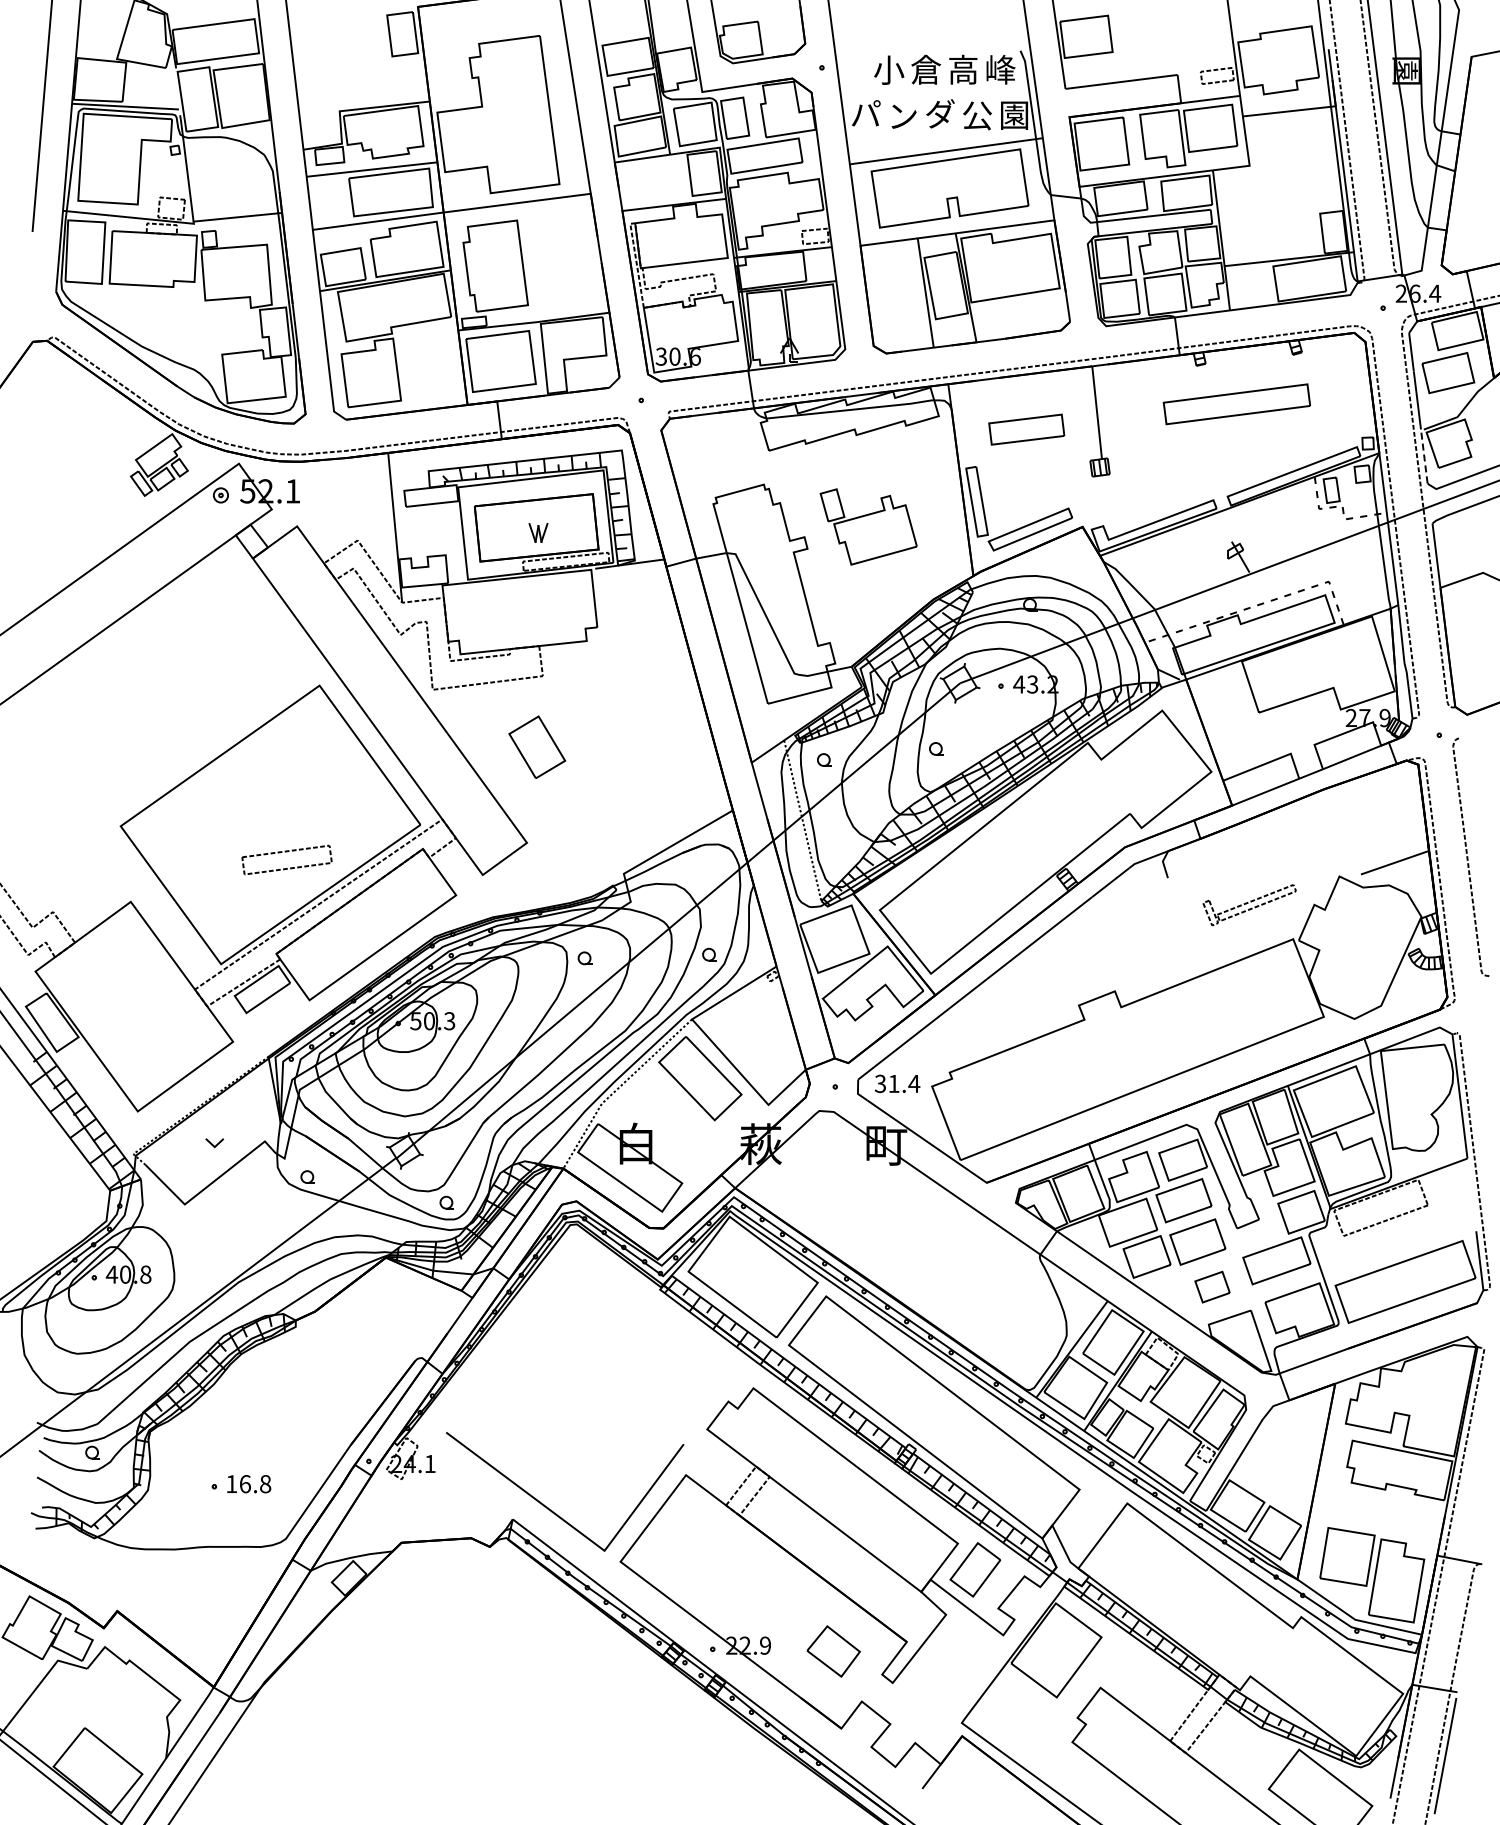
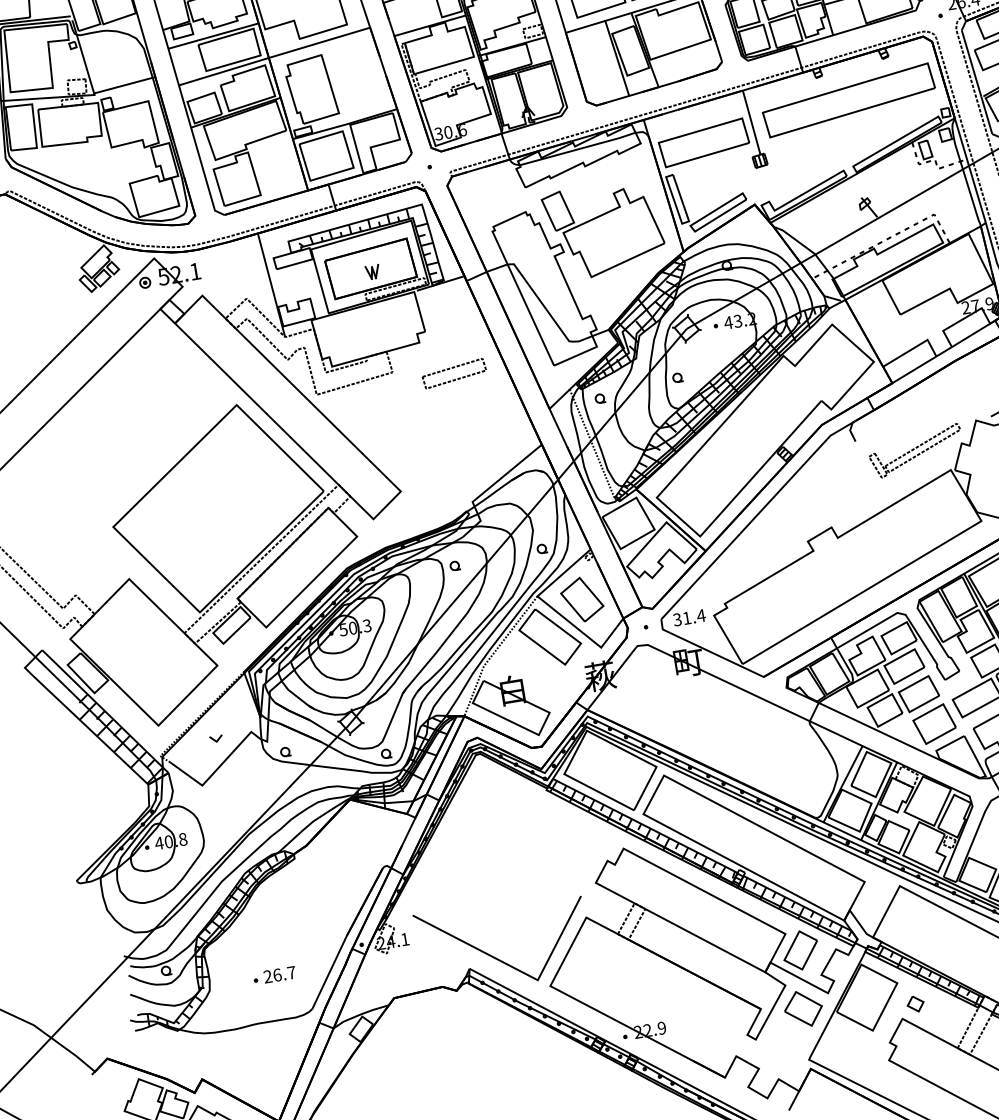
part: (1236, 404) -> (848, 100), size x1.67
part: (1026, 429) -> (703, 142), size x1.67
line: (1424, 455) -> (986, 114), dashed -> solid
part: (868, 526) -> (604, 229), size x1.67
part: (537, 746) -> (582, 599), moved
part: (286, 852) -> (453, 368), moved
part: (1249, 904) -> (916, 450), size x1.43
part: (1212, 1286) -> (934, 723), size x1.67
text: (248, 1484) -> (279, 975), 16.8 -> 26.7
part: (833, 1651) -> (803, 1009), moved
part: (1121, 1670) -> (915, 1004), added

